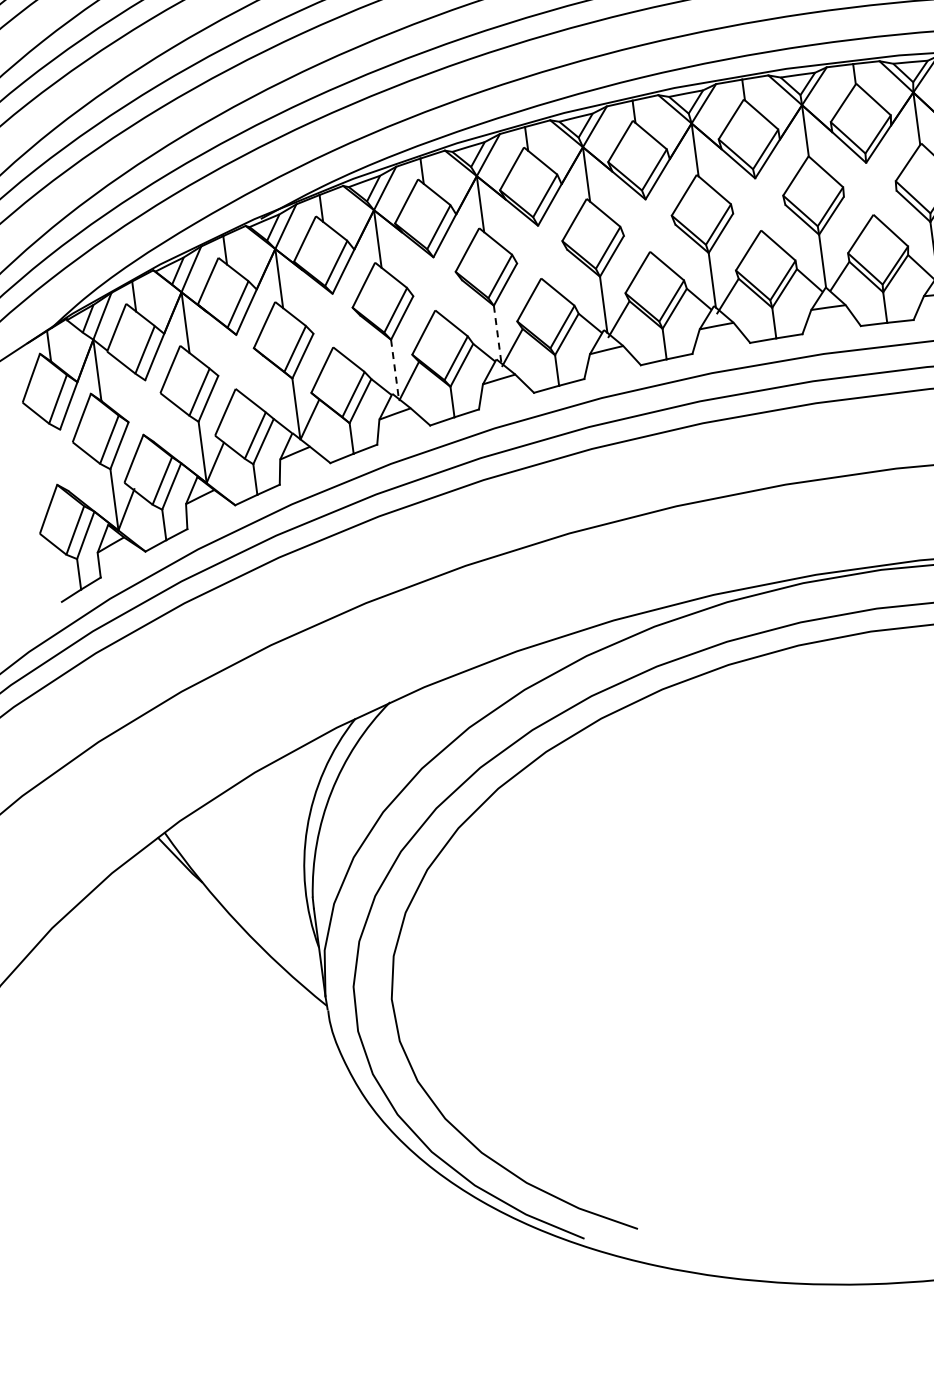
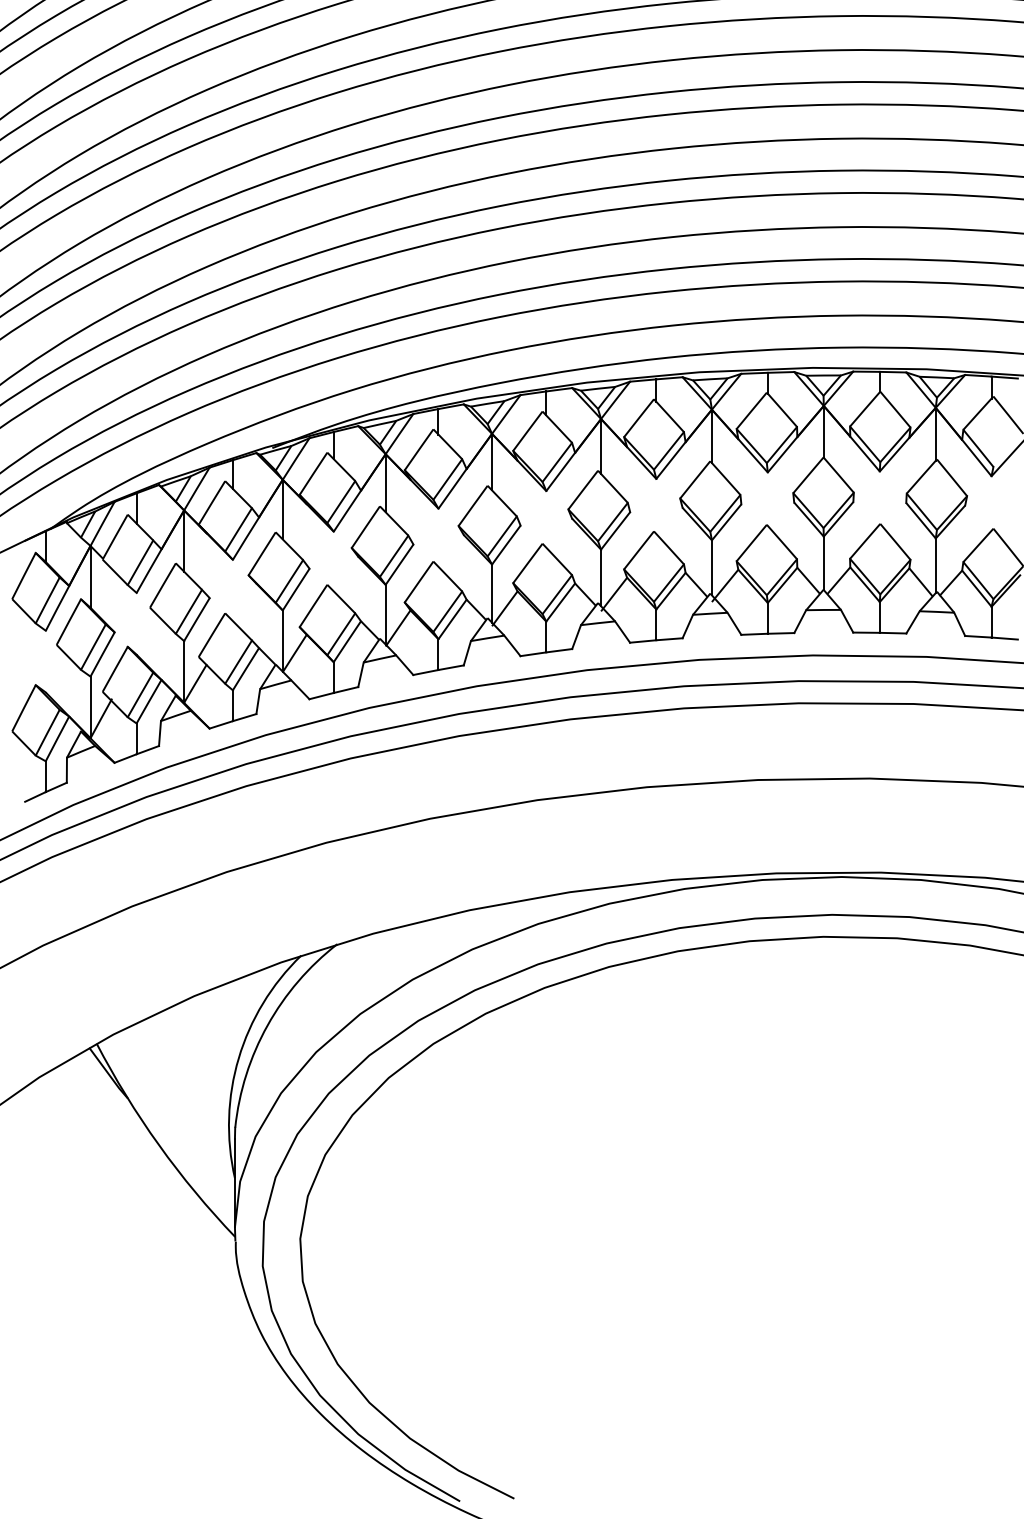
line: (498, 335) -> (492, 594), dashed -> solid
line: (394, 369) -> (385, 614), dashed -> solid

